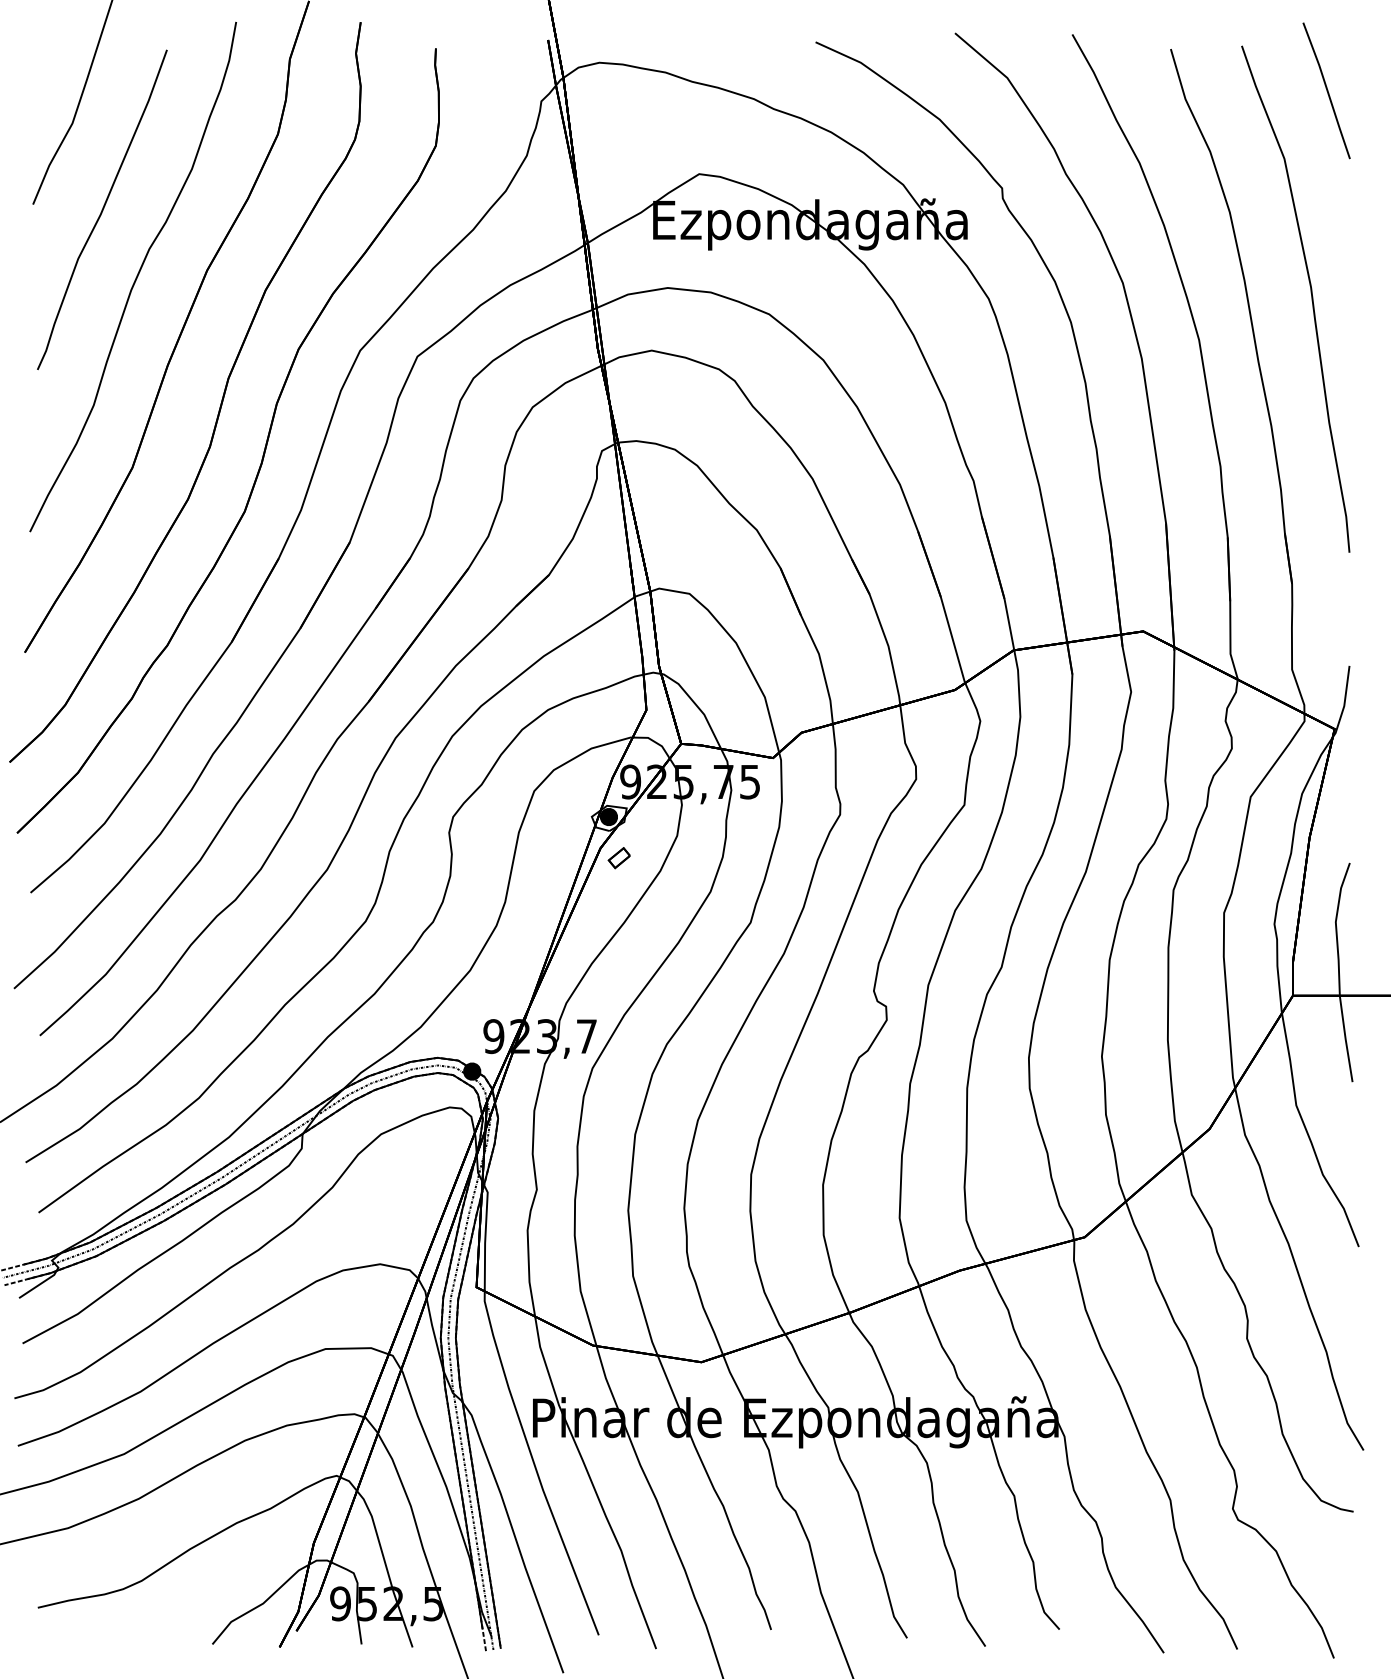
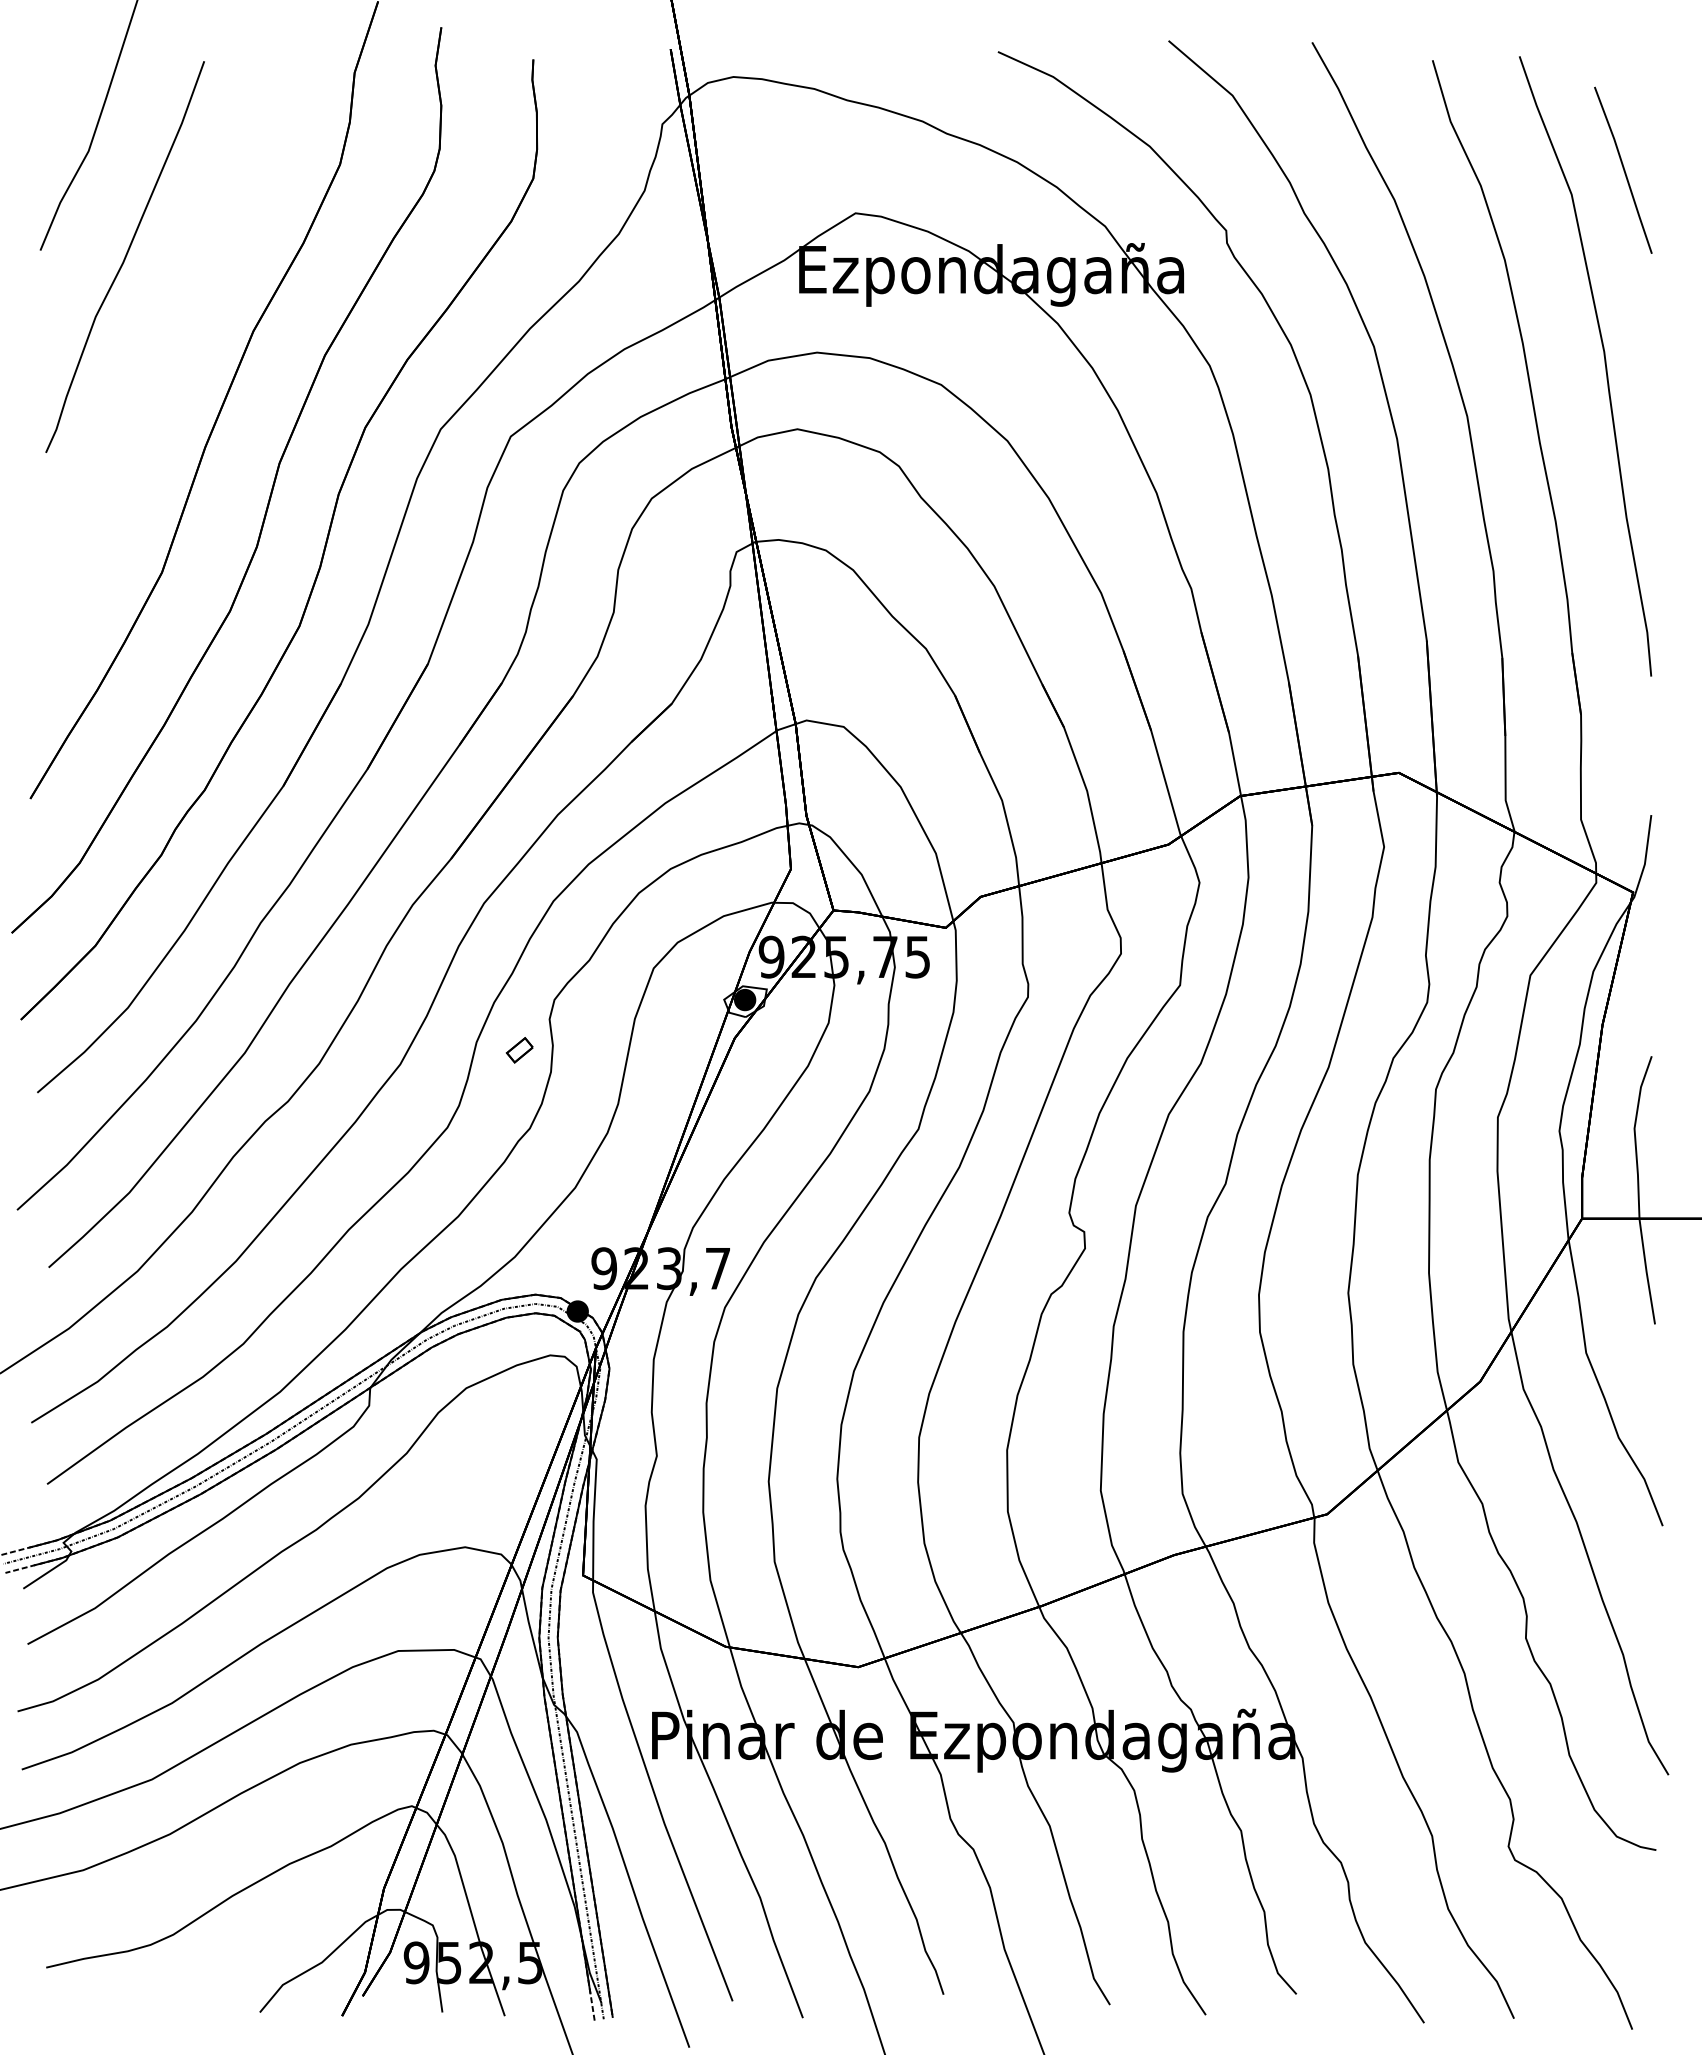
line: (1326, 90) -> (1623, 169), moved
curve: (135, 278) -> (165, 341), removed
part: (619, 858) -> (519, 1050), moved

